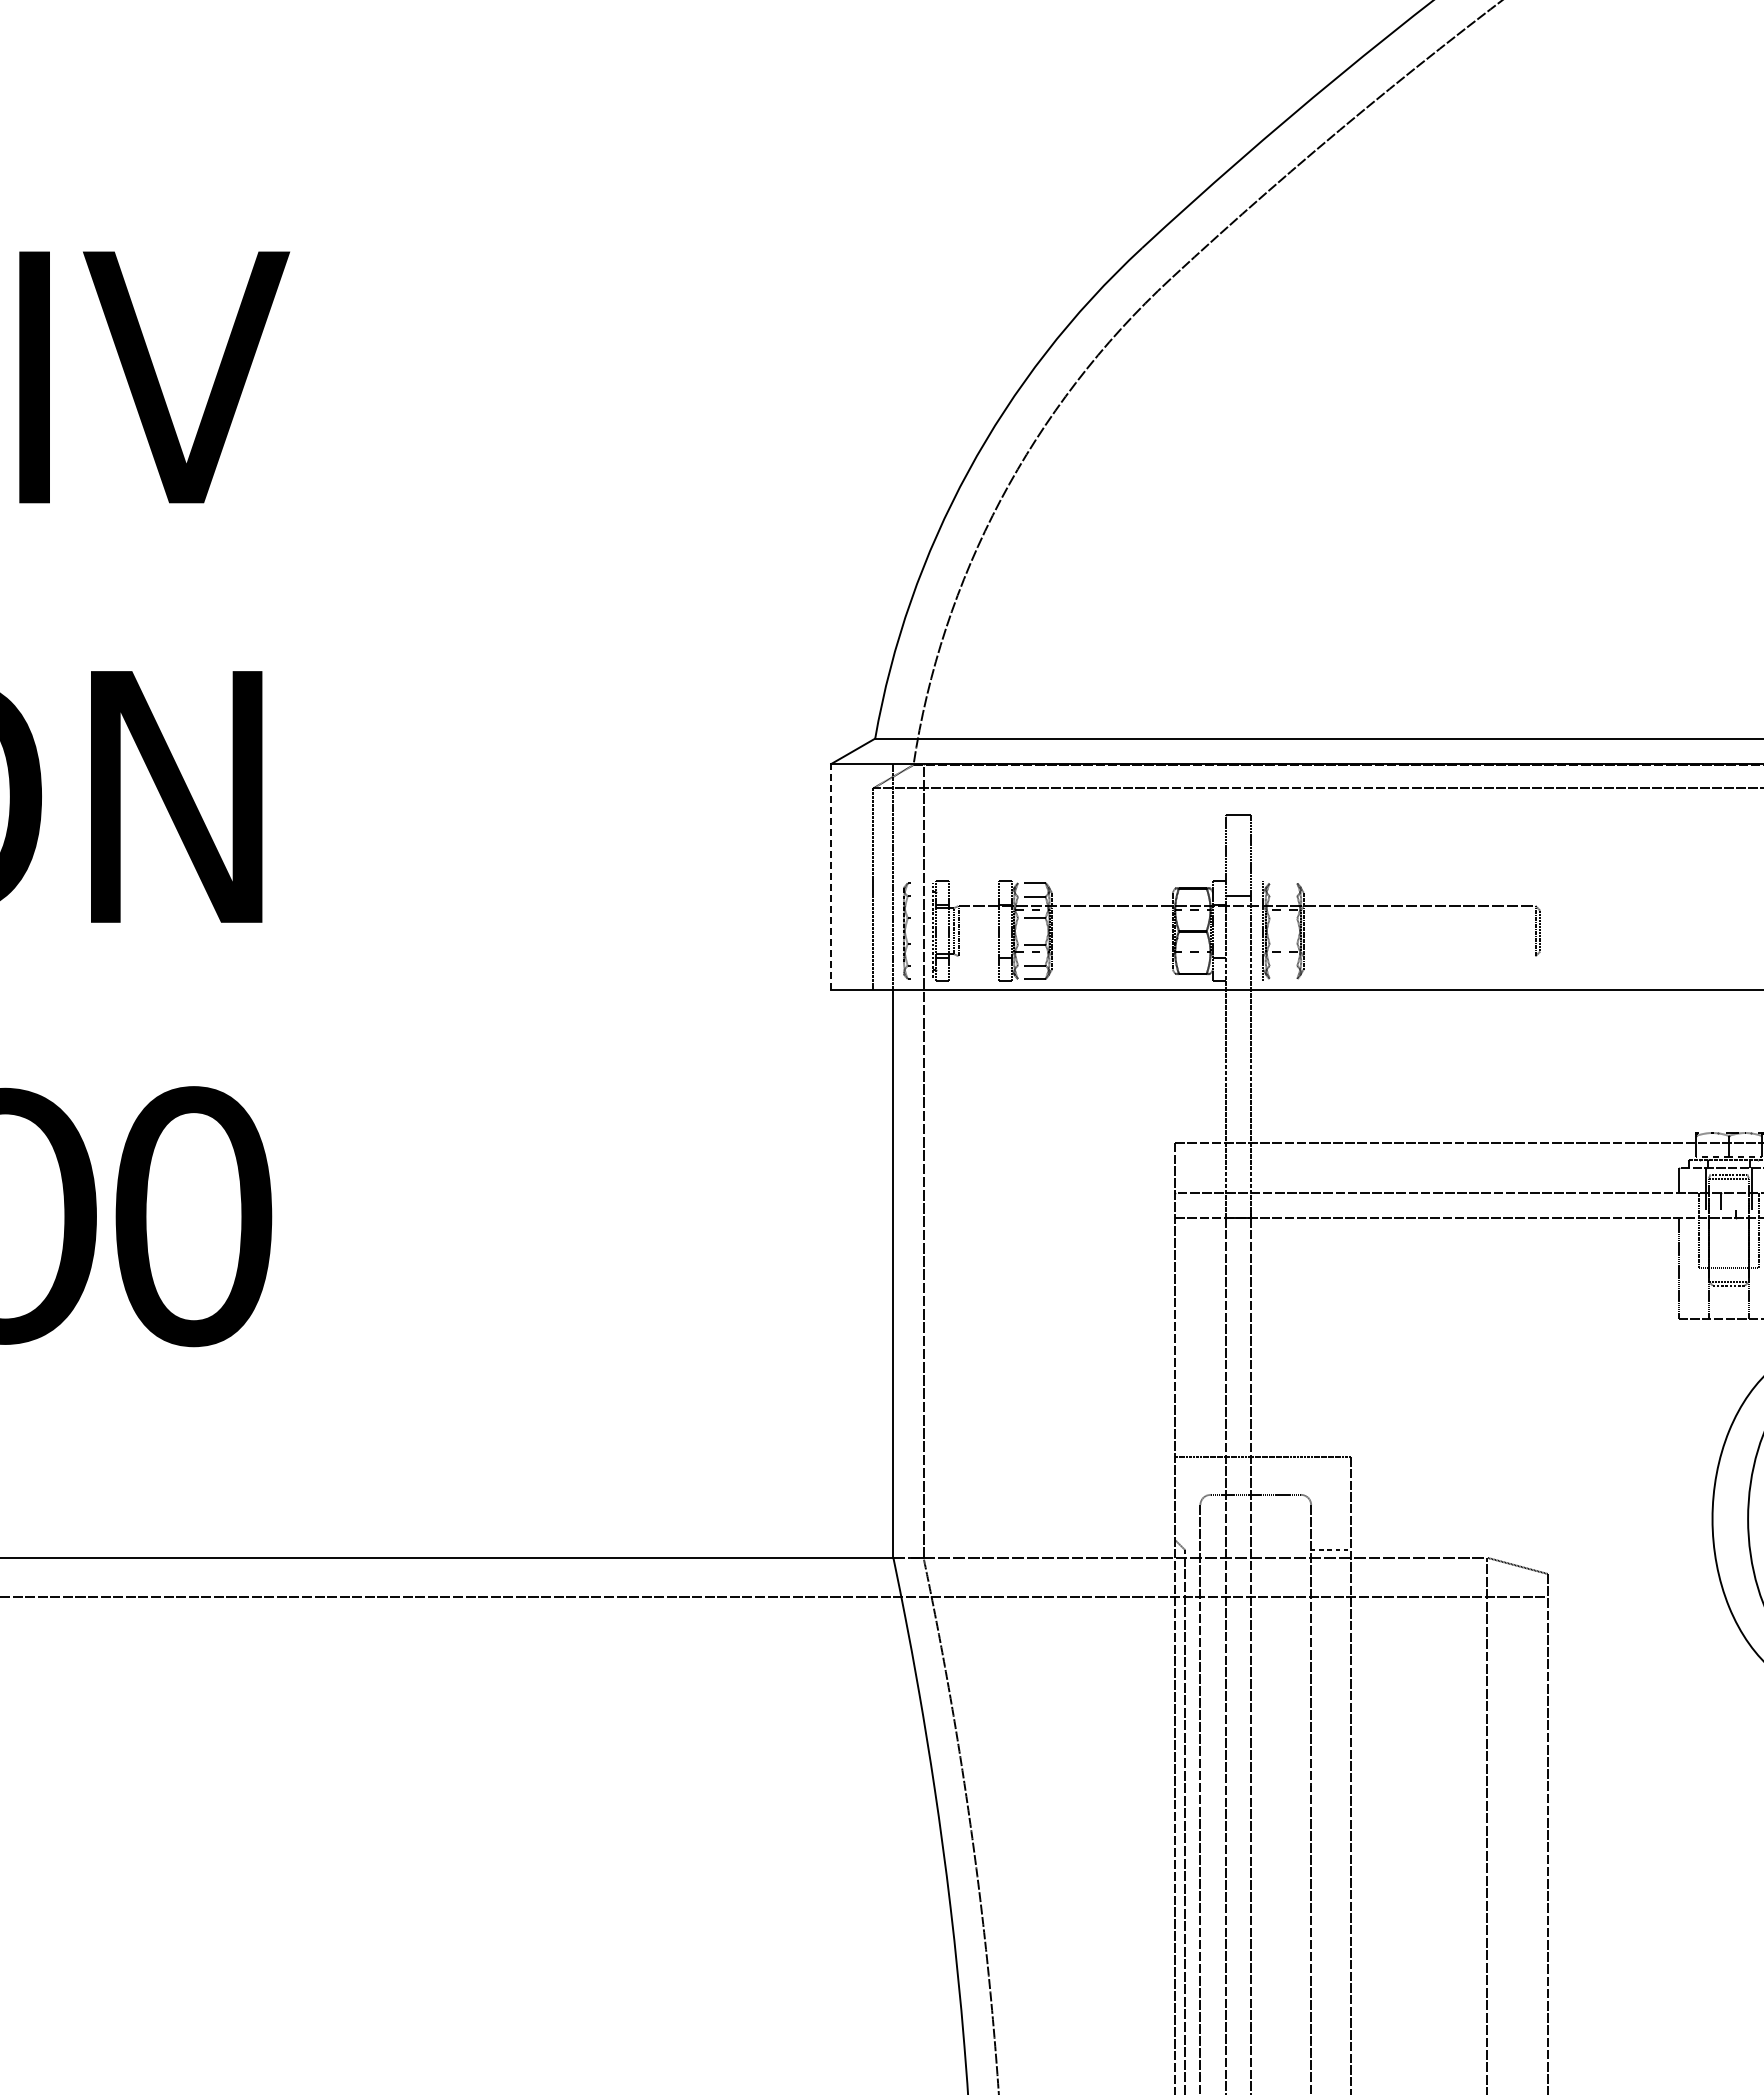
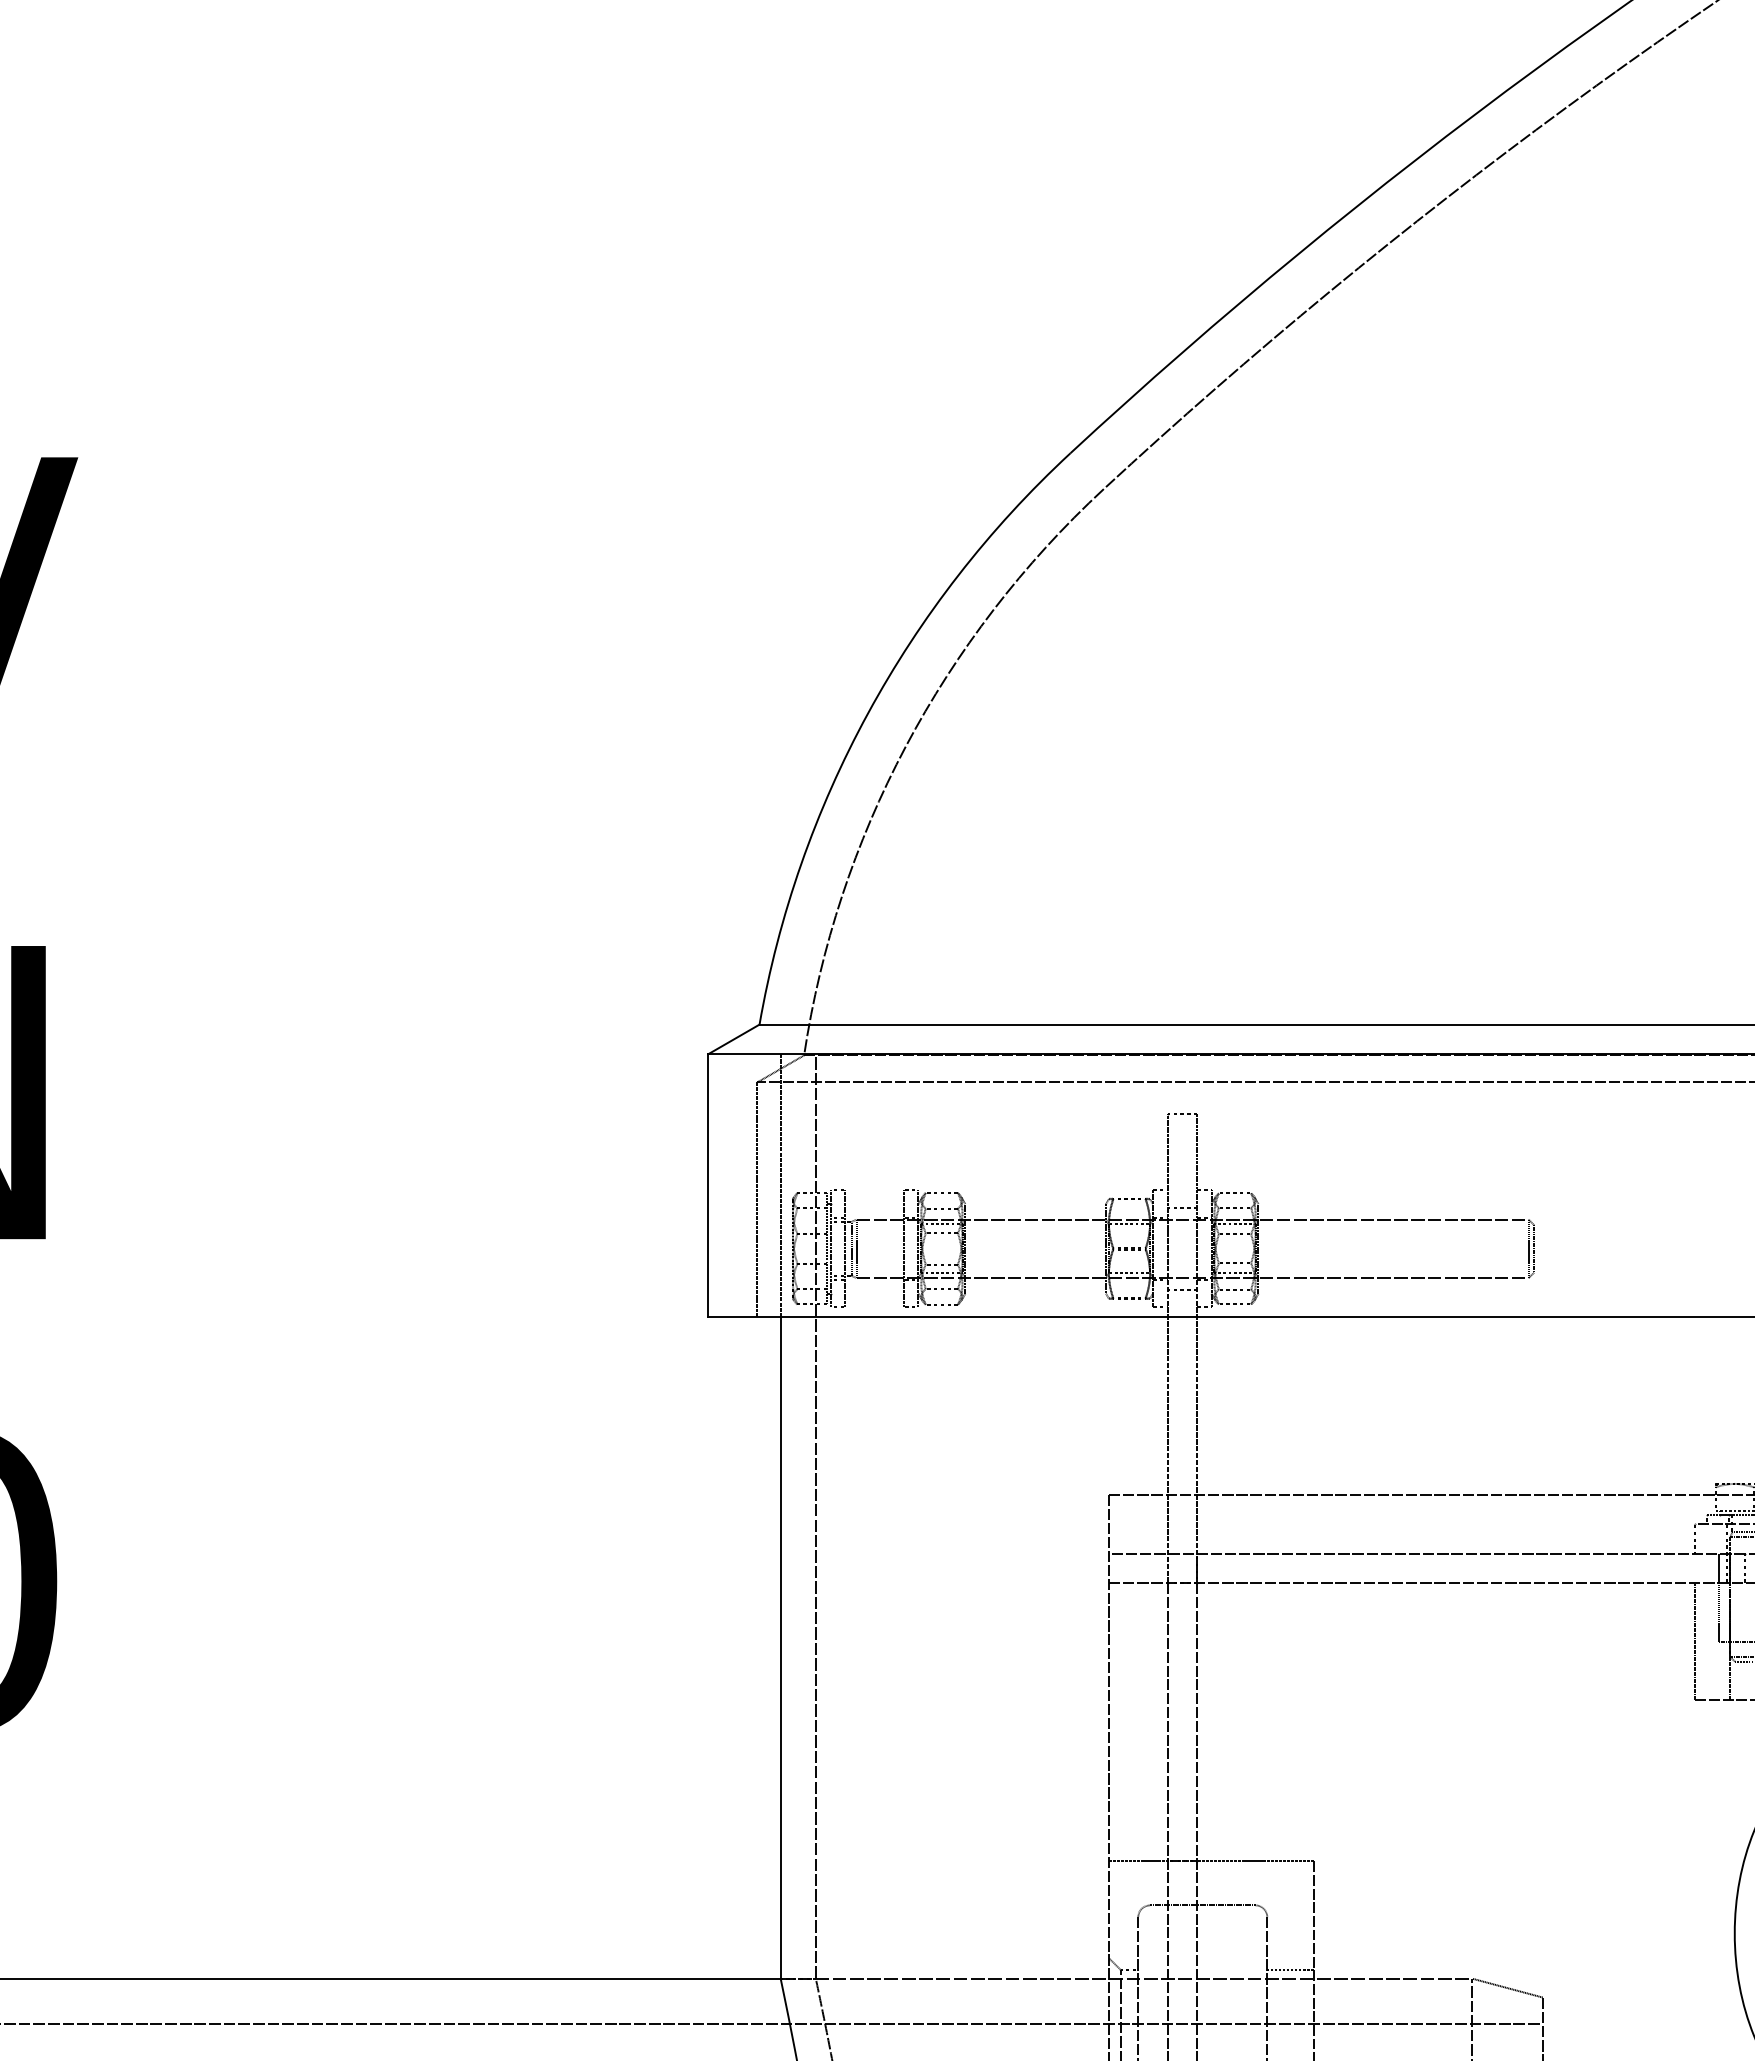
line: (831, 876) -> (708, 1185), dashed -> solid
line: (1246, 956) -> (1191, 1278), added
line: (1237, 966) -> (1181, 1290), added

